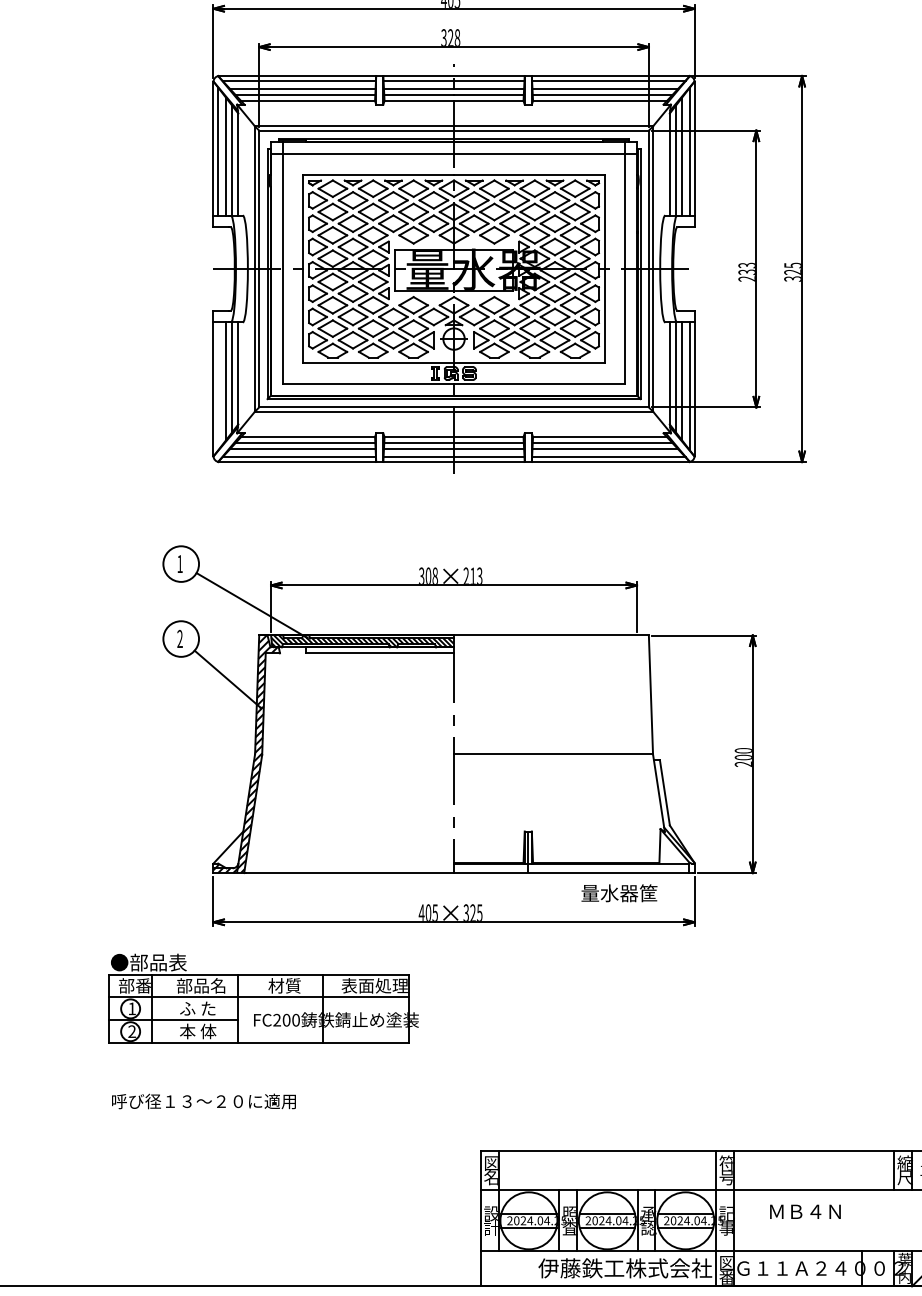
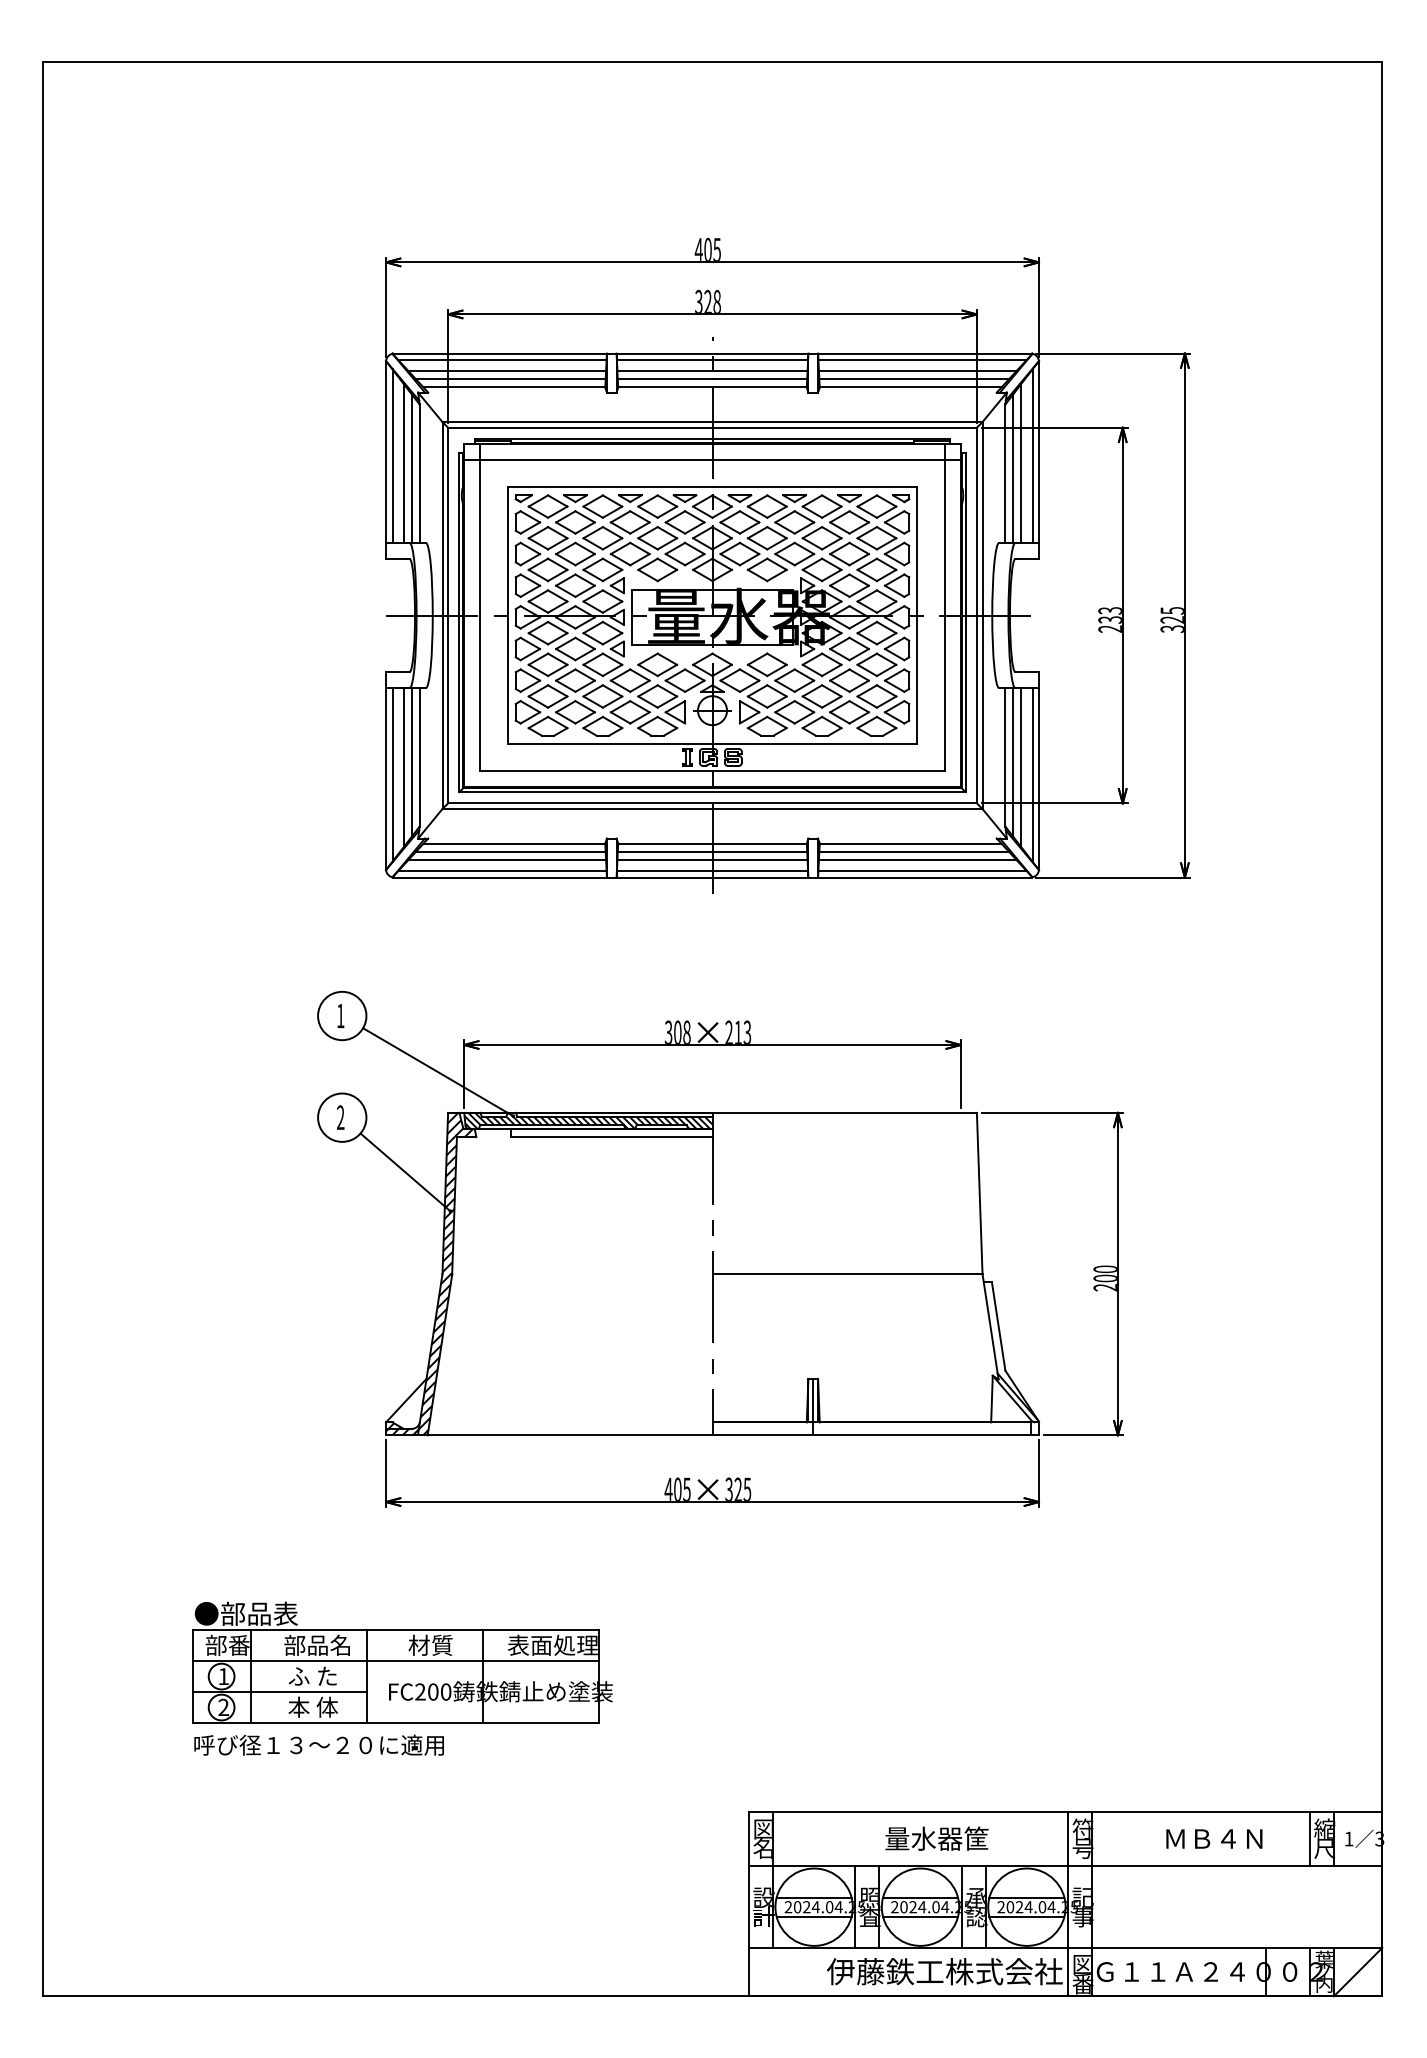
line: (218, 386) -> (392, 774), added
text: (619, 893) -> (936, 1838), moved
part: (263, 998) -> (402, 1662), moved
text: (203, 1100) -> (318, 1744), moved
text: (805, 1211) -> (1214, 1838), moved

